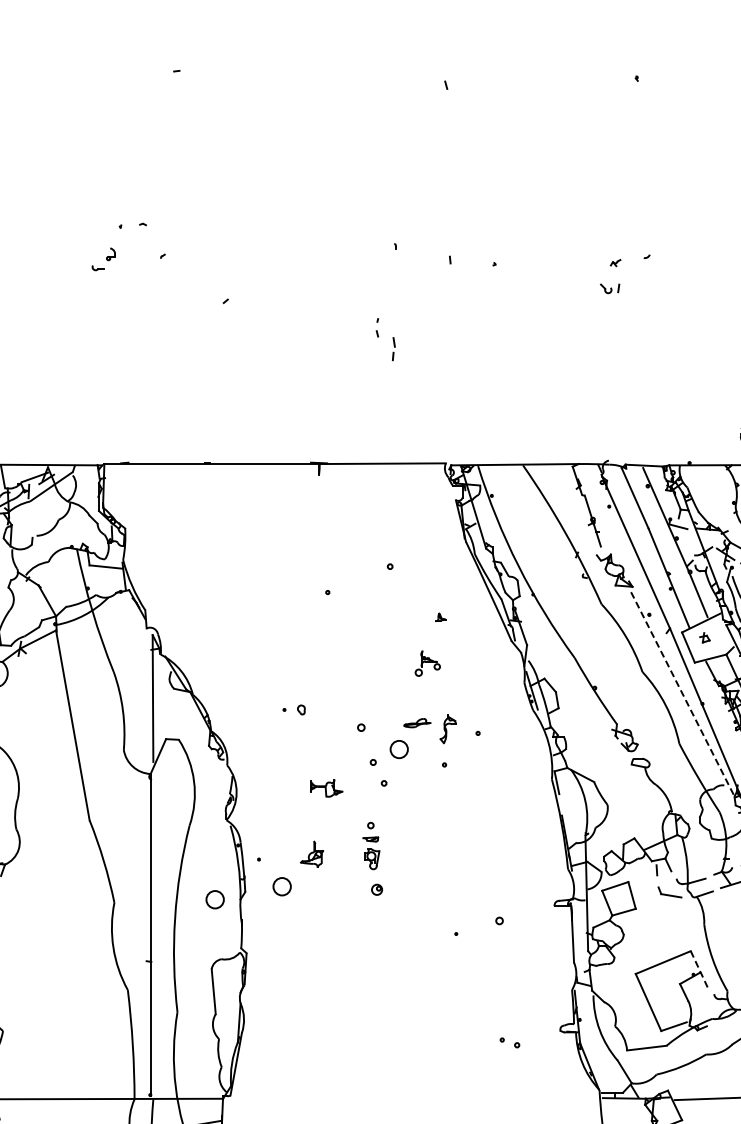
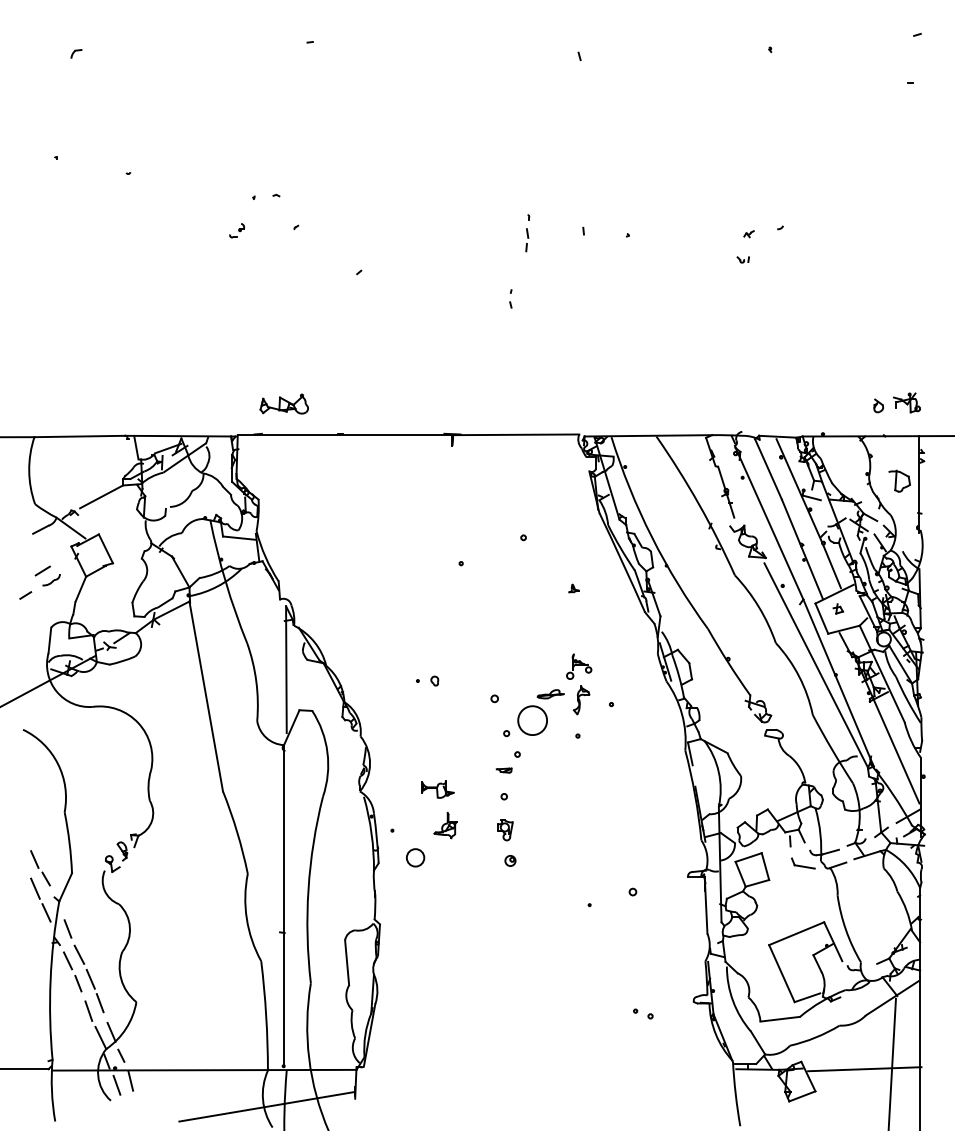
part: (103, 259) -> (236, 230), size x0.62
part: (609, 288) -> (742, 259), size x0.62
part: (394, 349) -> (527, 240), moved
part: (150, 432) -> (283, 403), added
part: (428, 663) -> (579, 666), moved
line: (683, 695) -> (816, 666), dashed -> solid
circle: (399, 749) -> (532, 720), size x1.67
part: (326, 788) -> (437, 789), moved
part: (370, 839) -> (503, 770), moved
circle: (215, 899) -> (348, 870), removed
line: (700, 971) -> (833, 942), dashed -> solid

